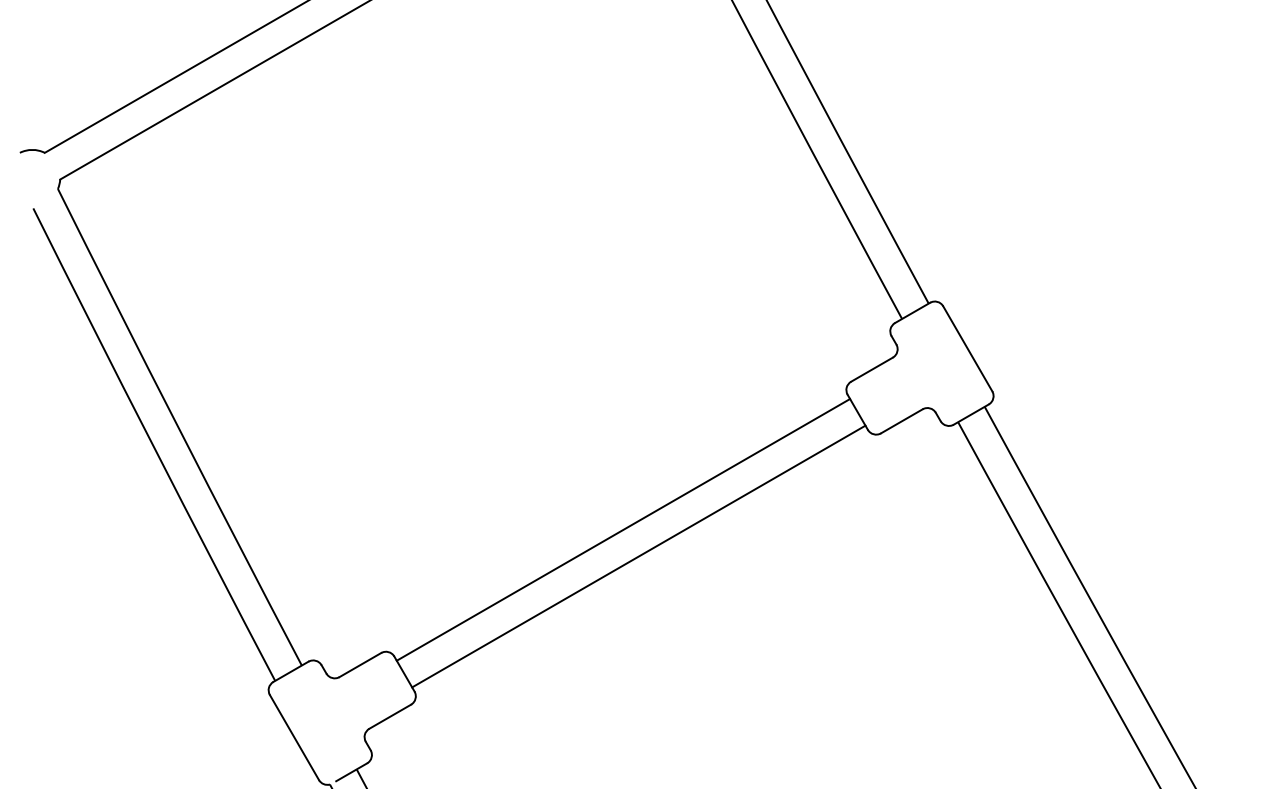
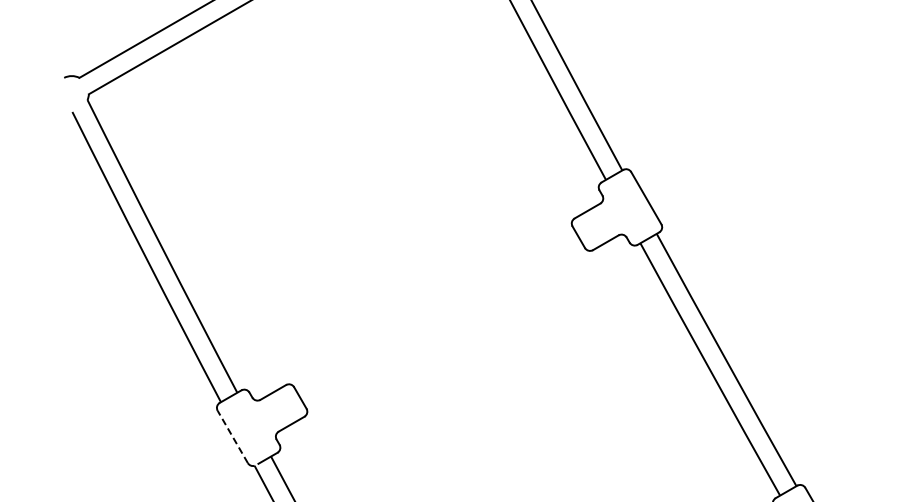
line: (622, 529) -> (434, 309), removed
line: (639, 556) -> (444, 325), removed
line: (293, 736) -> (232, 436), solid -> dashed

